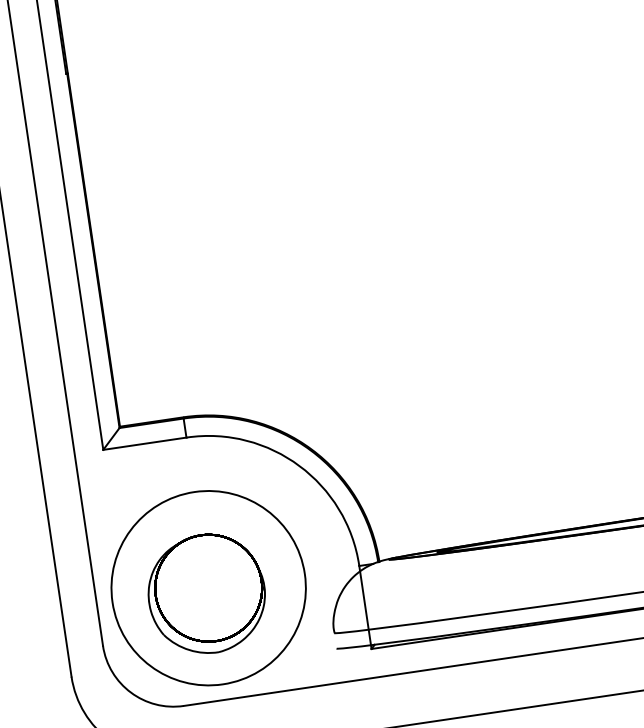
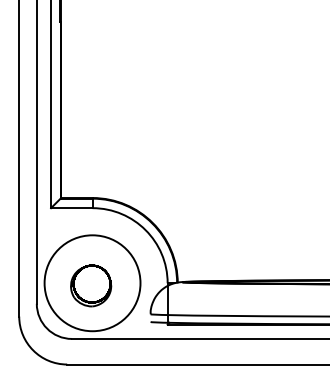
part: (205, 593) -> (90, 285), size x0.7

